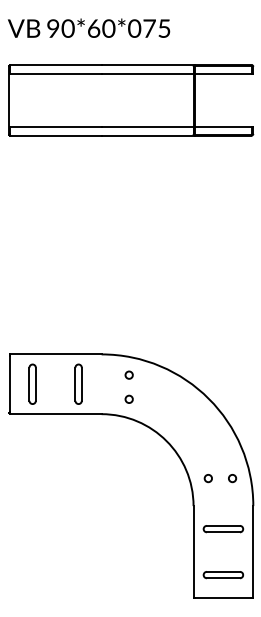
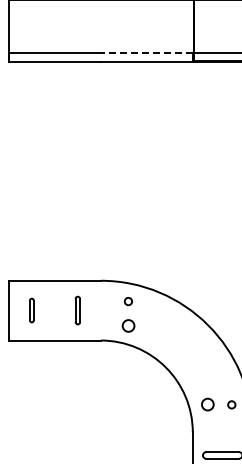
line: (147, 126) -> (146, 52), solid -> dashed
part: (32, 383) -> (31, 309), size x0.6
part: (78, 383) -> (77, 309), size x0.7
circle: (128, 398) -> (127, 324), size x1.6
circle: (207, 478) -> (206, 404), size x1.6

